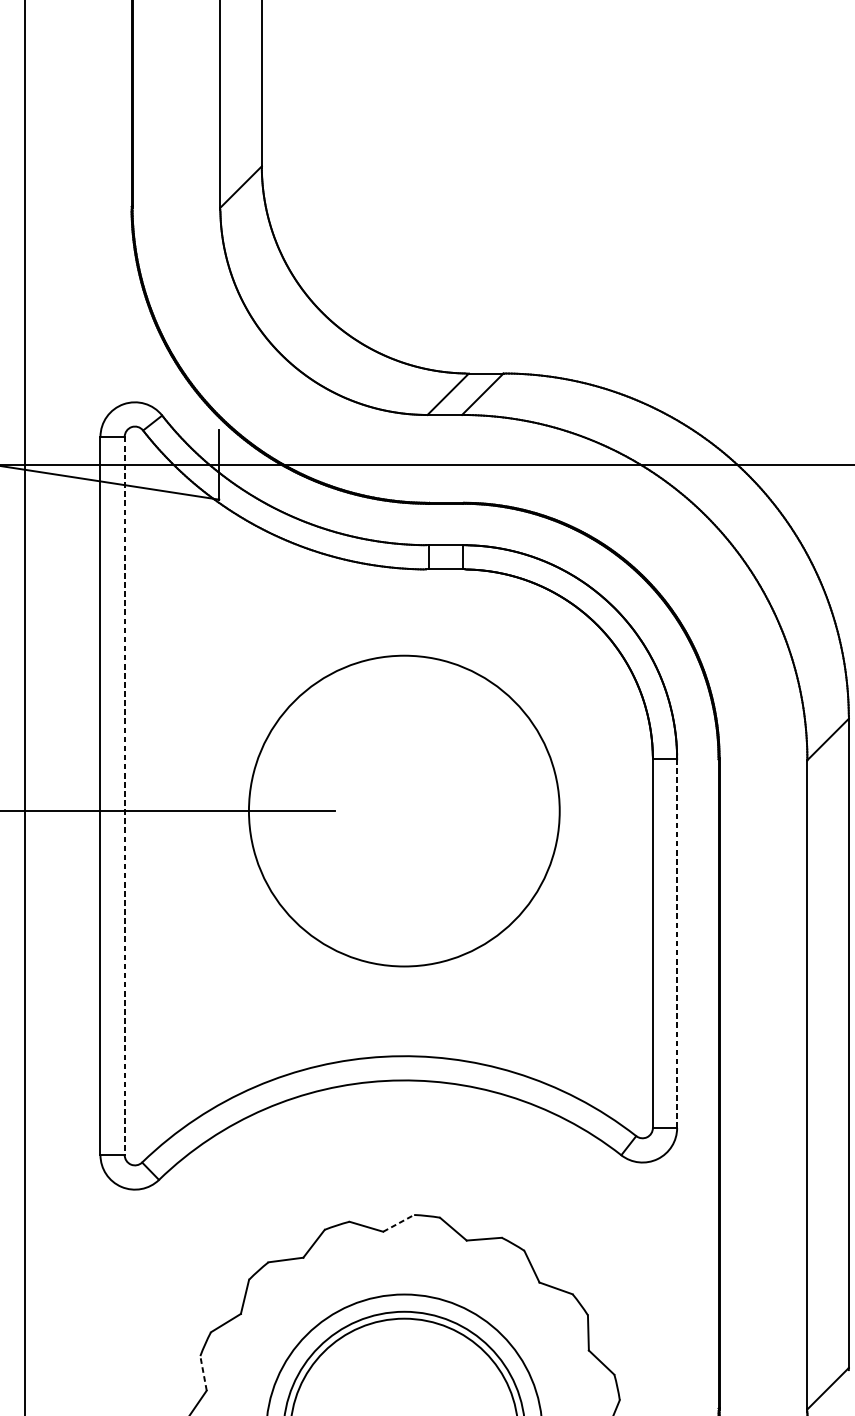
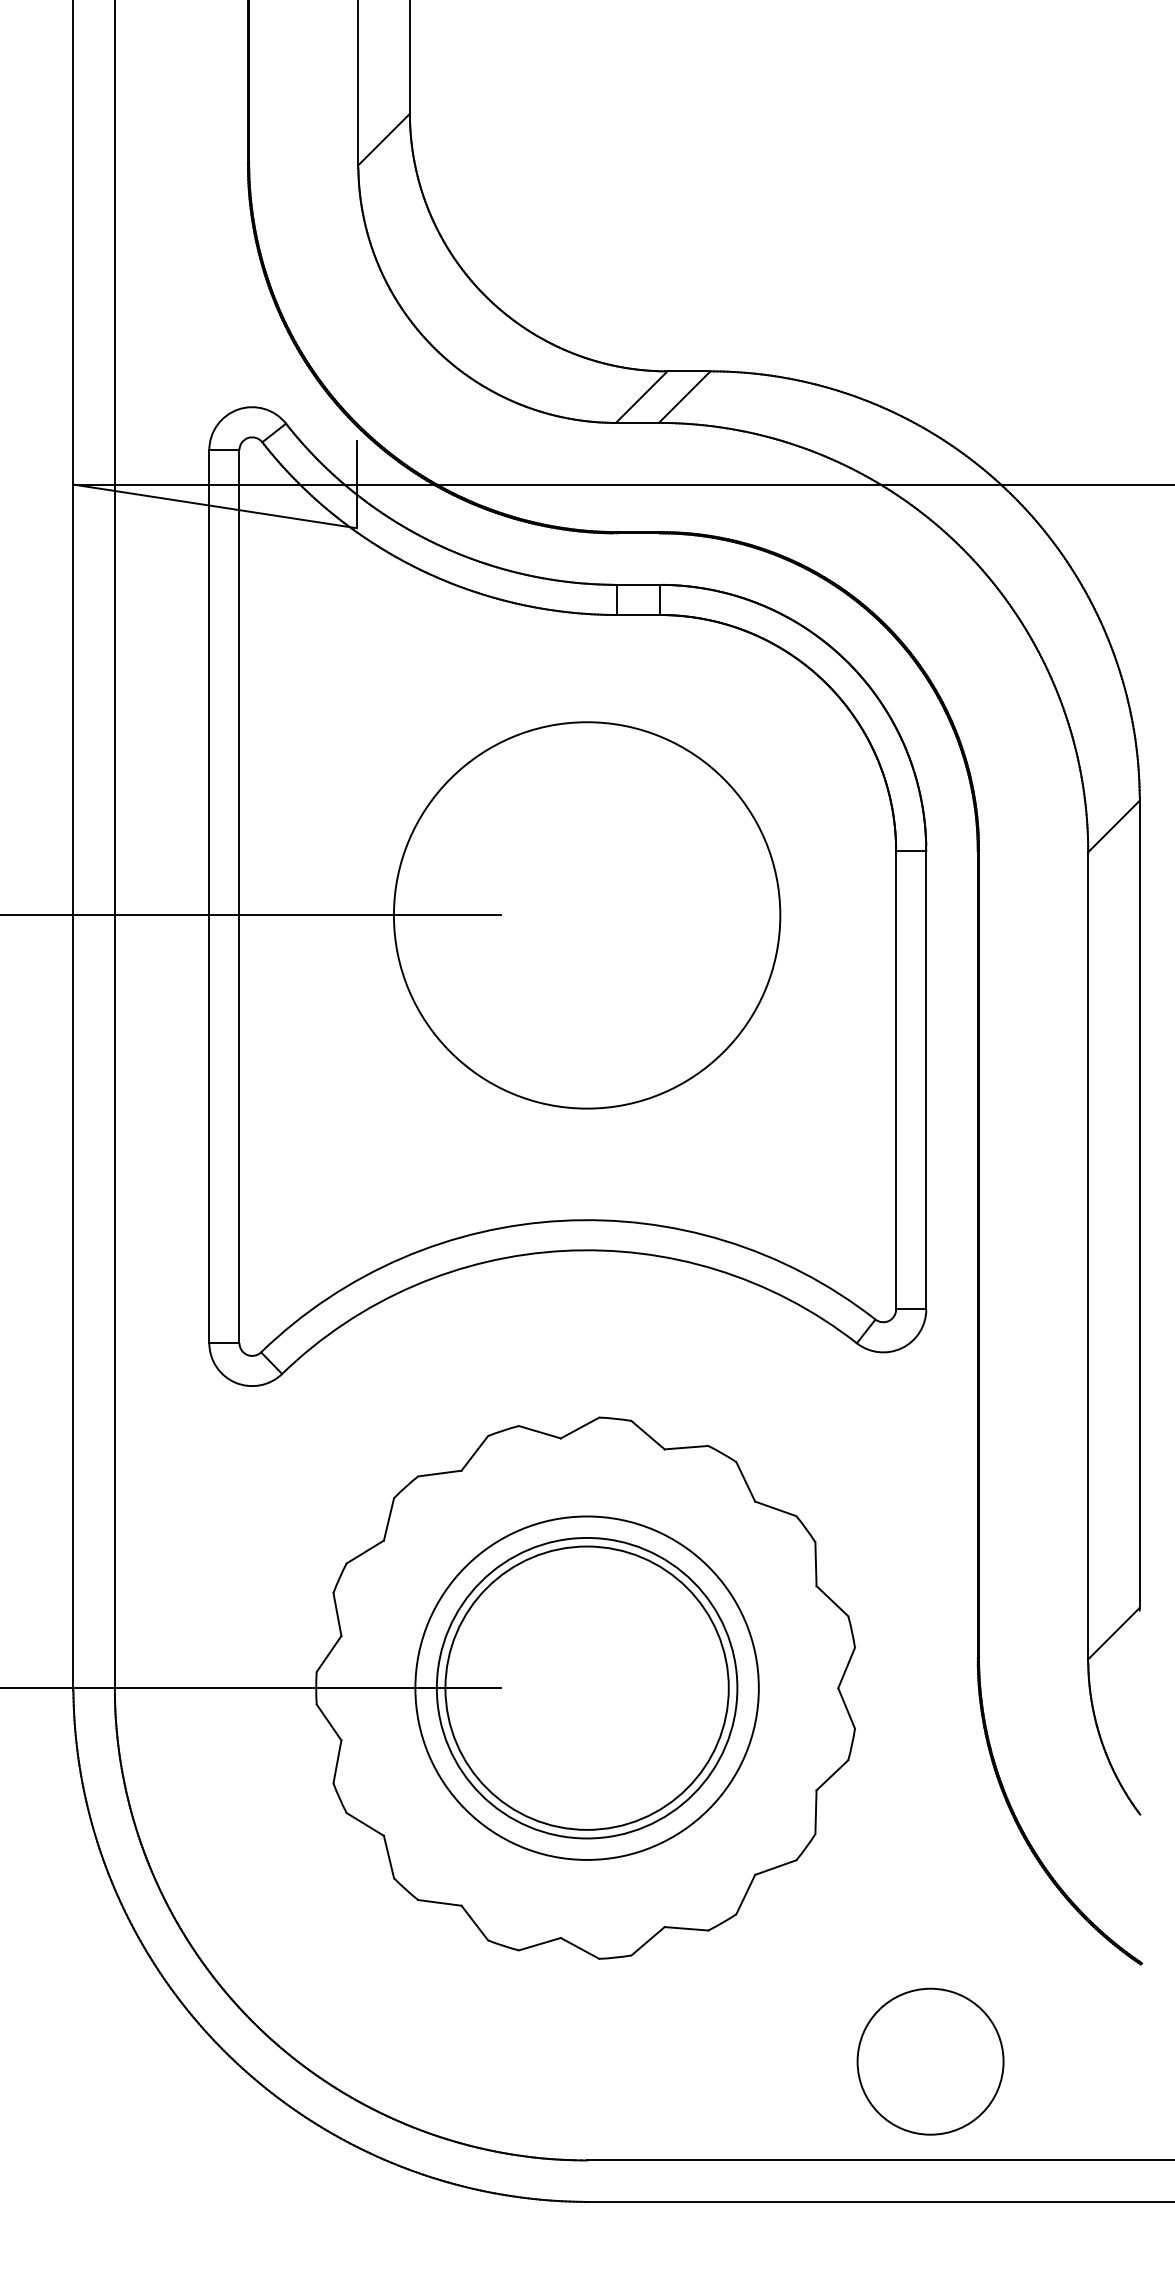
line: (124, 795) -> (239, 896), dashed -> solid
line: (677, 943) -> (926, 1079), dashed -> solid
line: (399, 1223) -> (580, 1428), dashed -> solid
line: (203, 1373) -> (337, 1614), dashed -> solid

